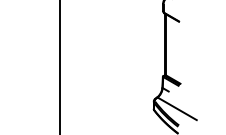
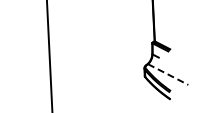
line: (177, 108) -> (168, 74), solid -> dashed

